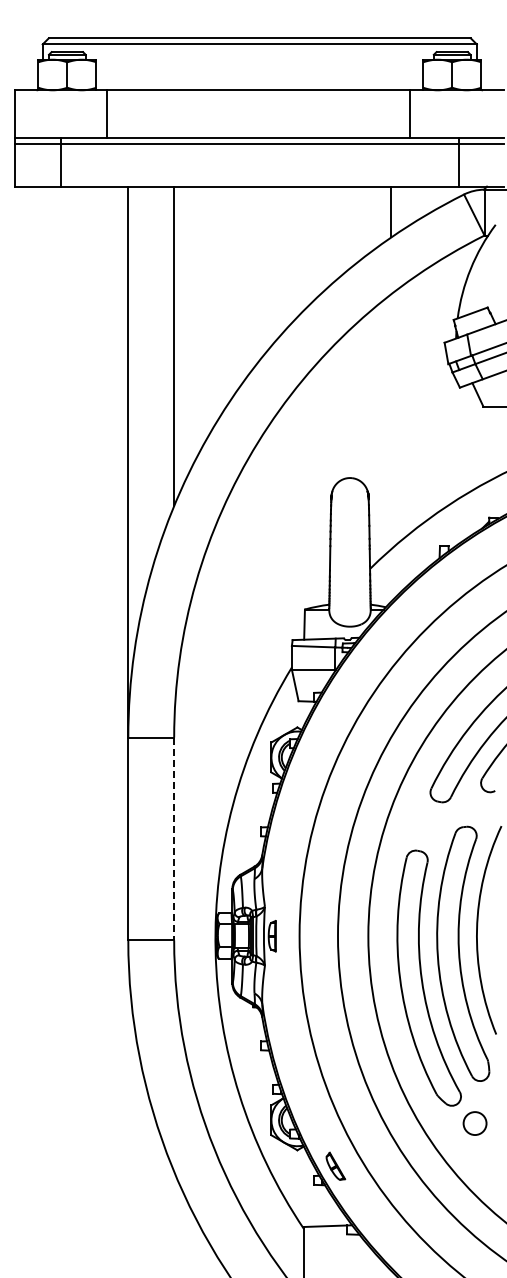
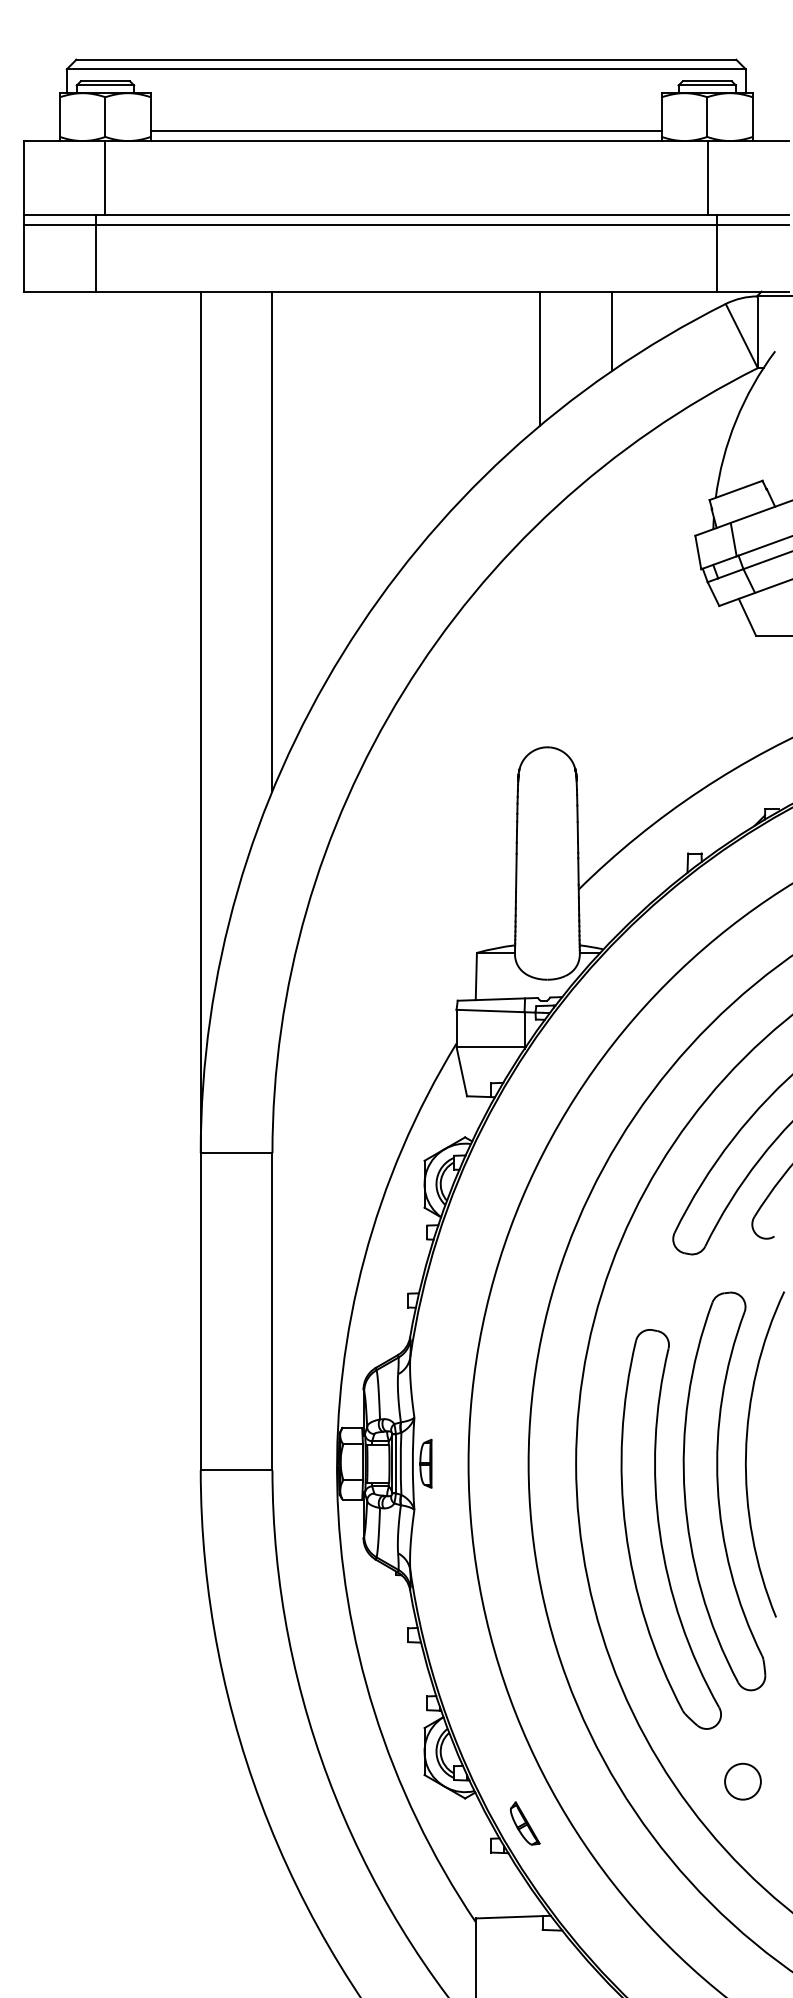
line: (259, 84) -> (405, 131), added
line: (107, 113) -> (105, 177), moved
line: (410, 113) -> (707, 177), moved
line: (345, 229) -> (540, 358), added
line: (174, 839) -> (272, 1312), dashed -> solid
circle: (474, 1123) -> (742, 1781), moved

